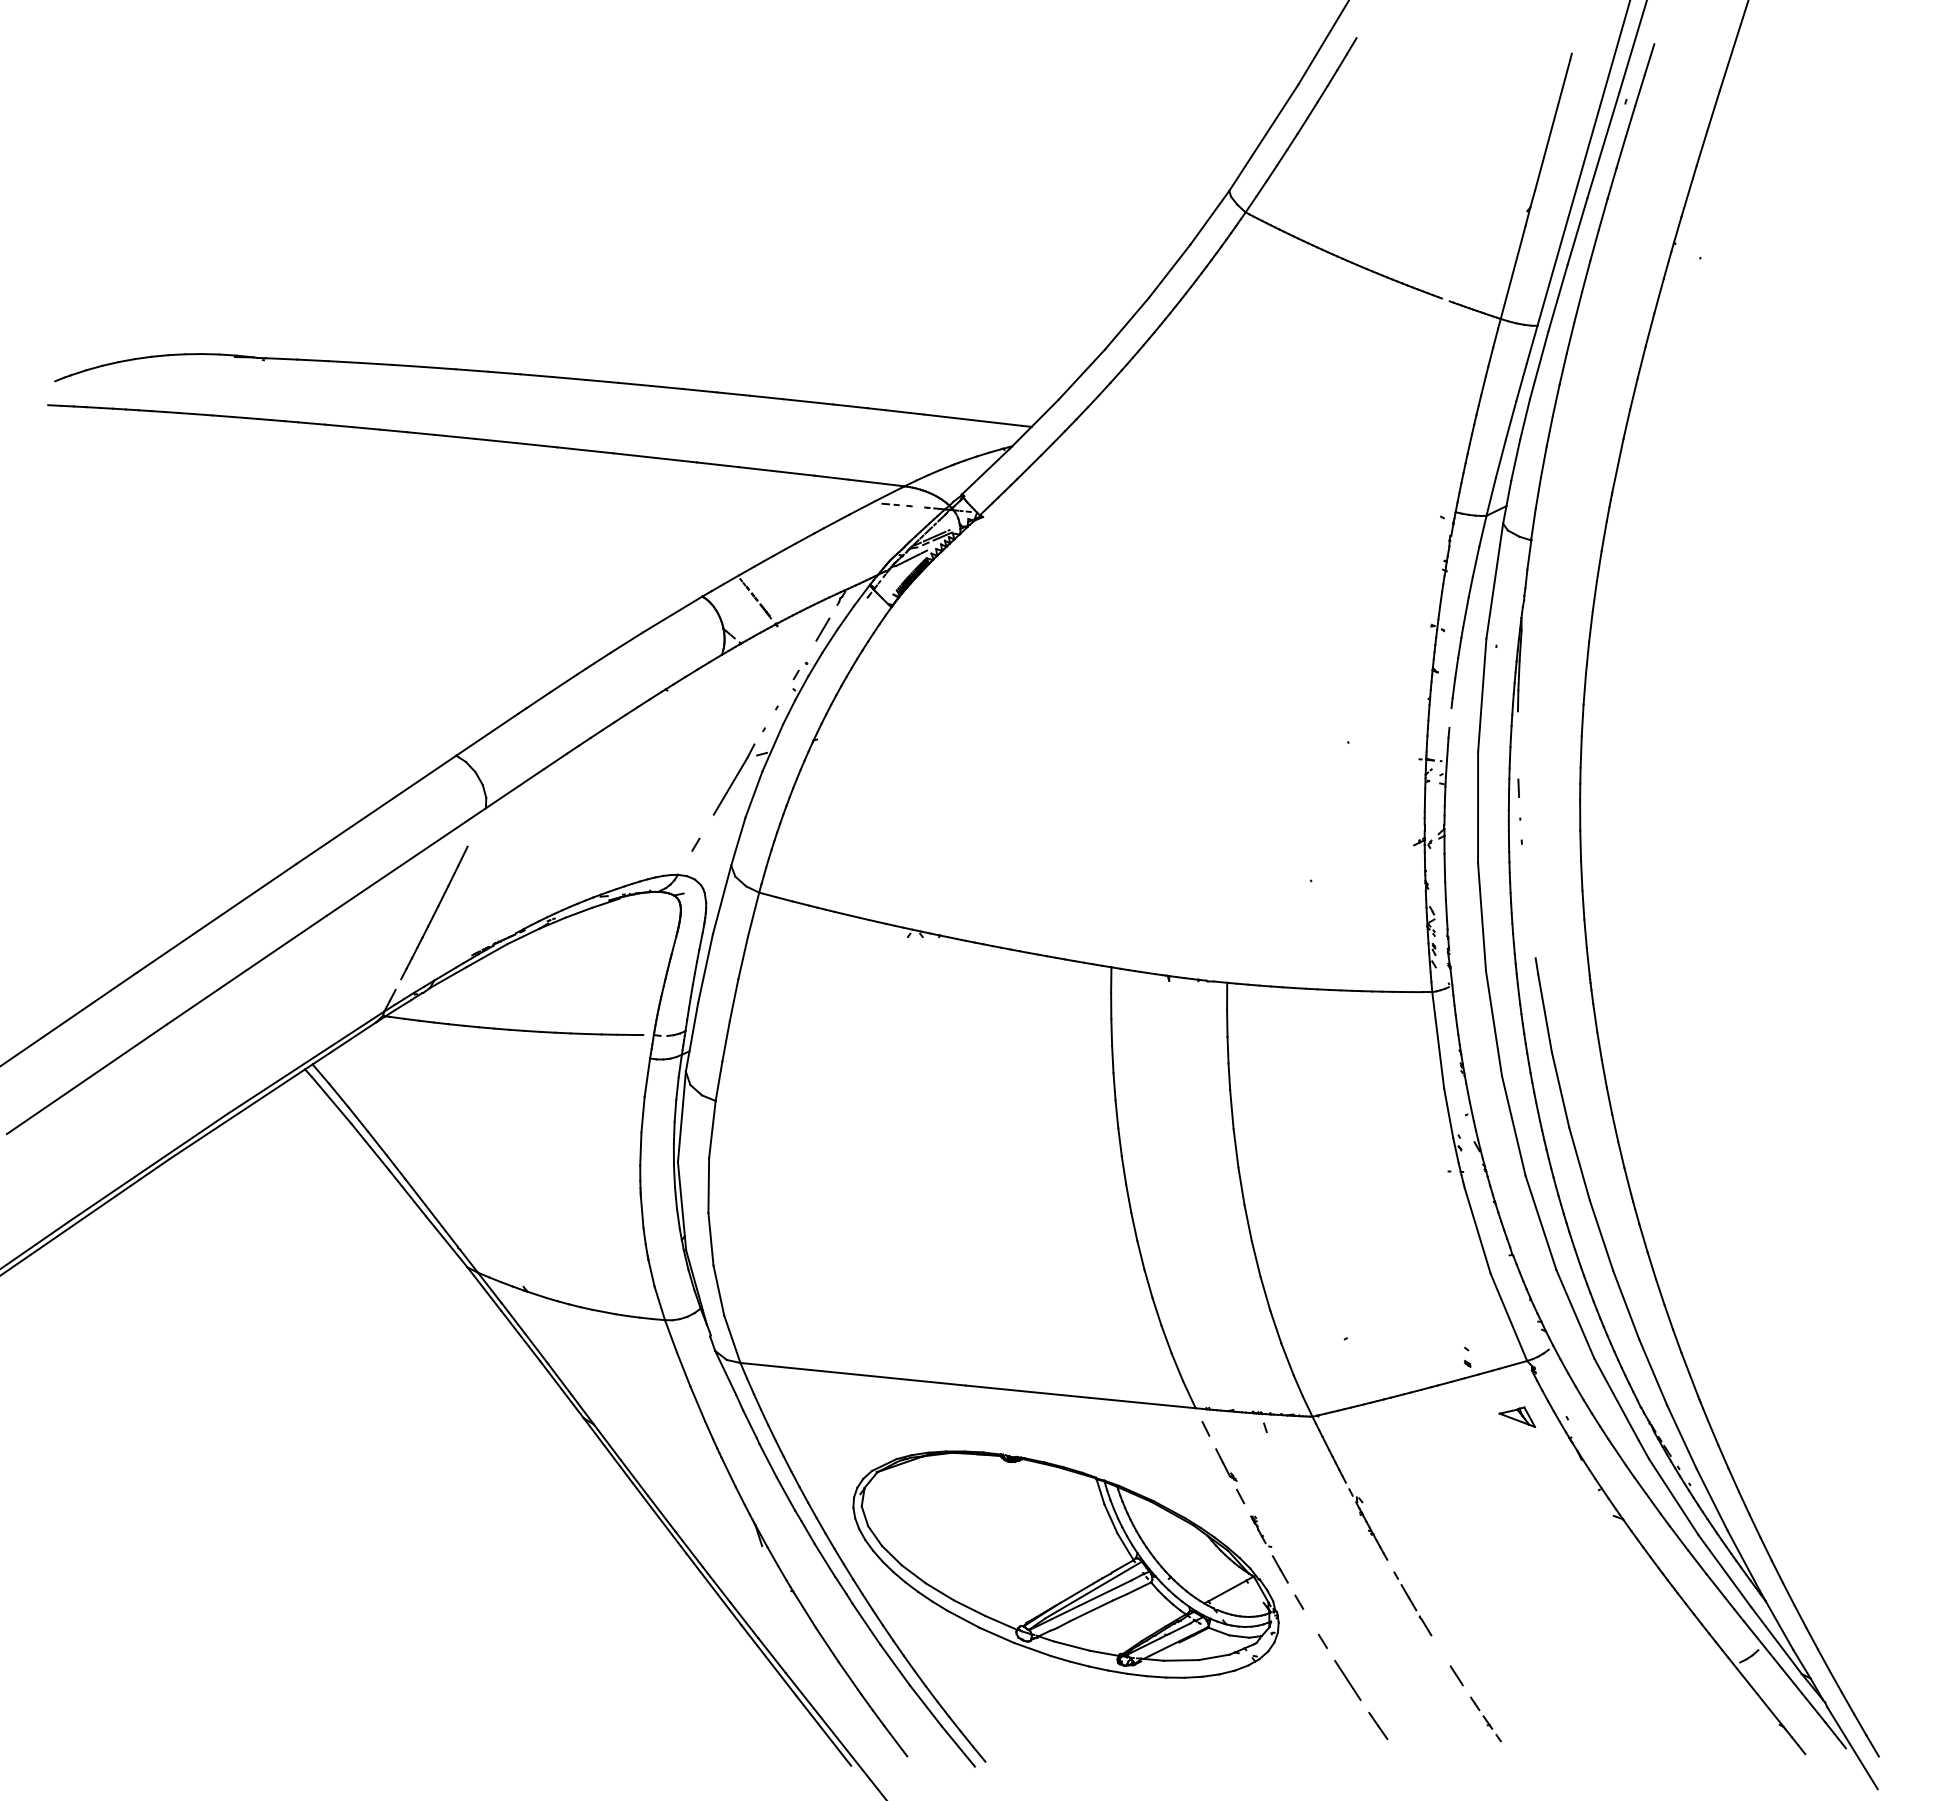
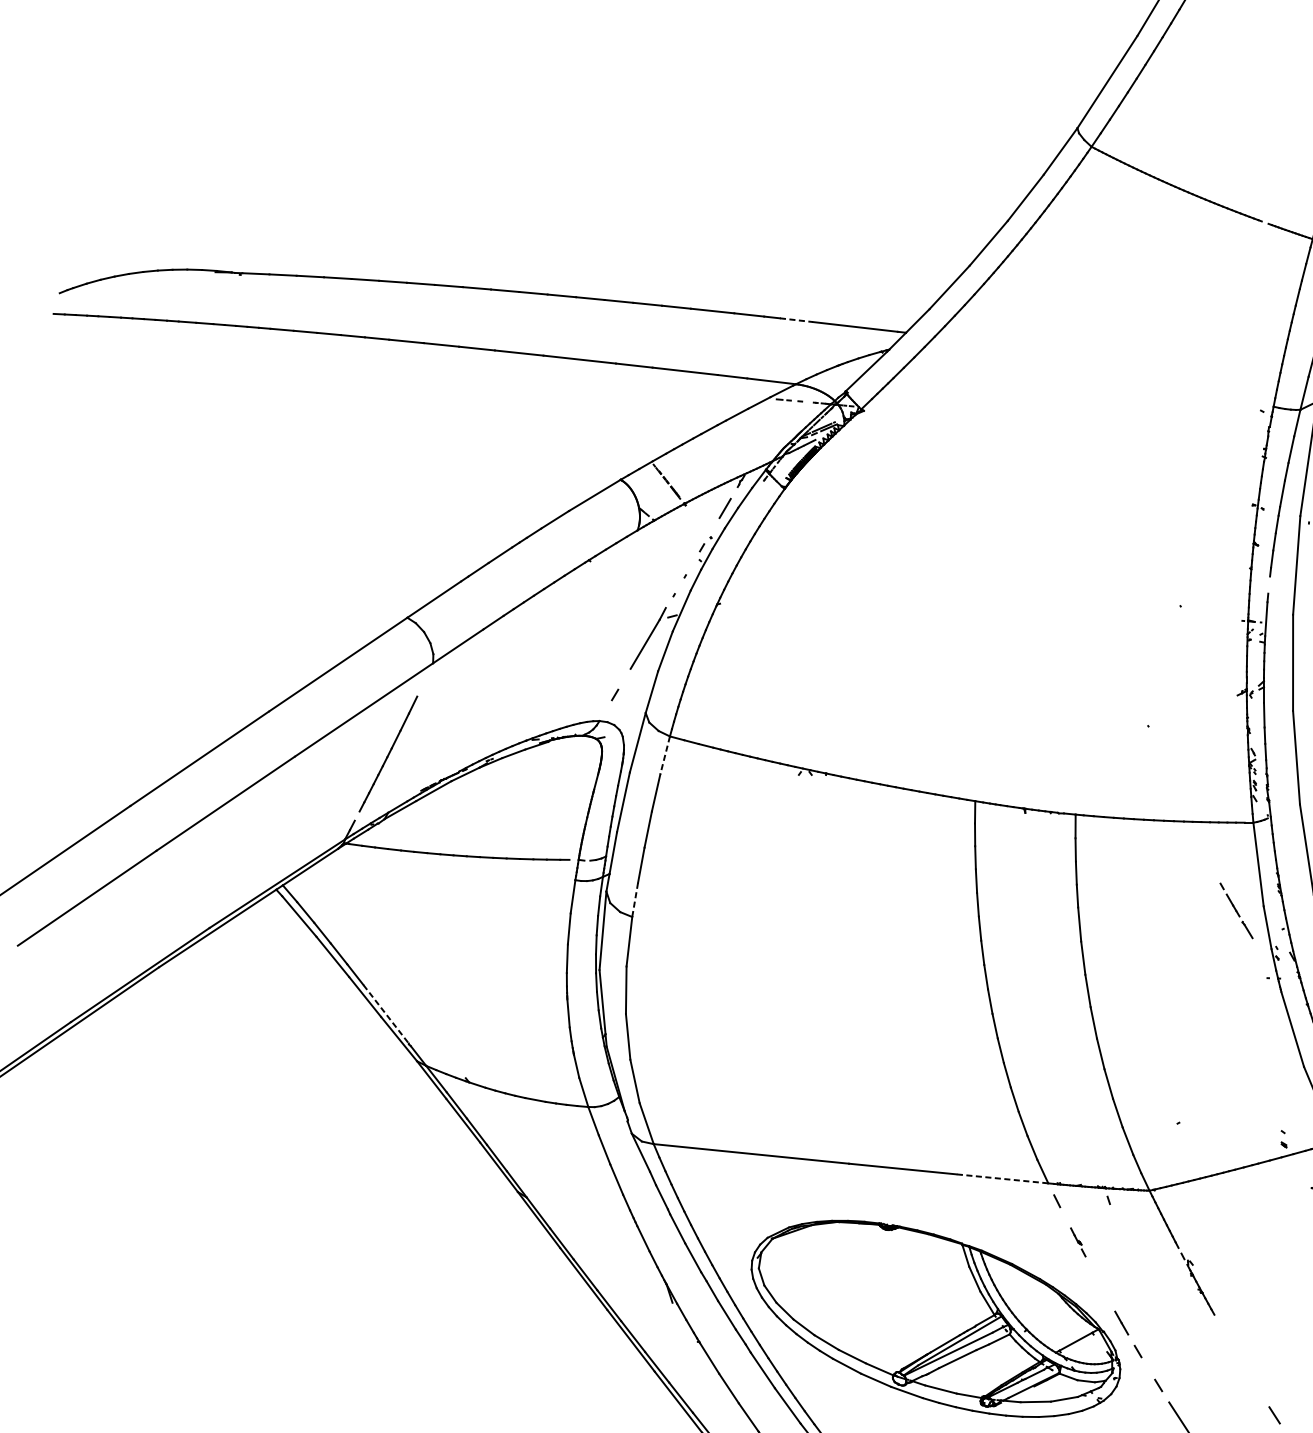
line: (905, 412) -> (796, 320), solid -> dashed
line: (753, 914) -> (665, 755), solid -> dashed
line: (719, 1081) -> (635, 900), solid -> dashed
line: (431, 1213) -> (385, 1014), solid -> dashed
line: (1142, 1402) -> (1002, 1178), solid -> dashed
part: (1230, 1476) -> (1078, 1242), size x0.6
part: (1261, 1531) -> (1105, 1290), removed
part: (1412, 1603) -> (1236, 910), moved

